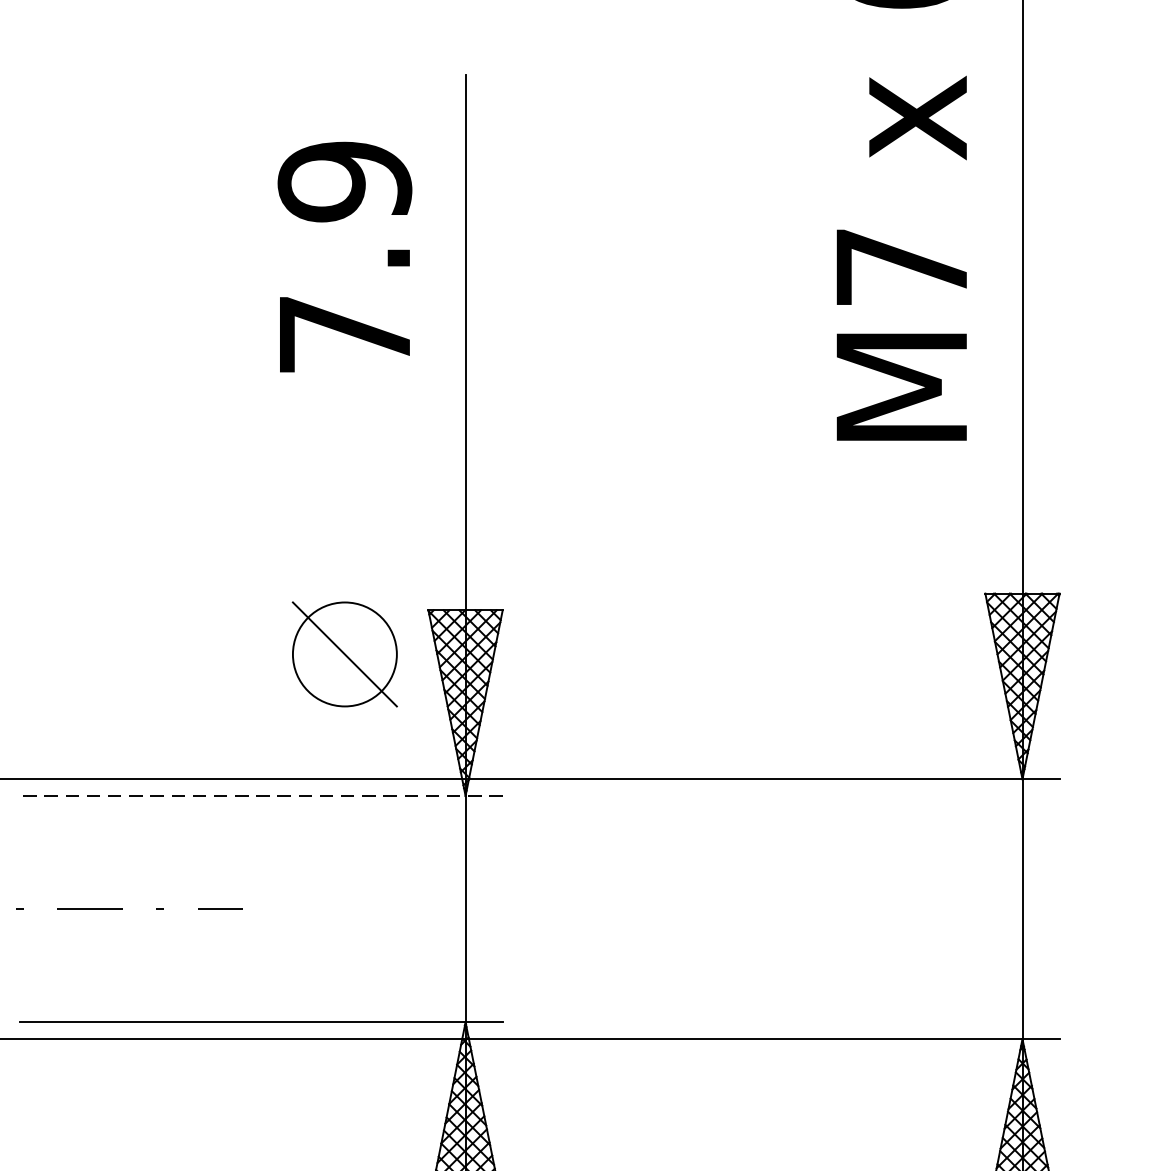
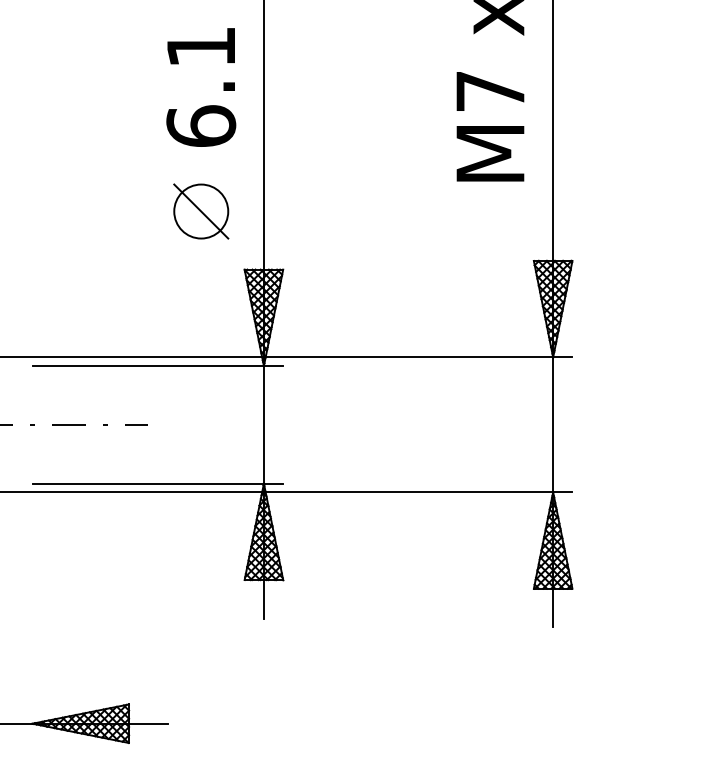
text: (345, 257) -> (201, 86), 7.9 -> 6.1
part: (345, 654) -> (201, 211), moved
line: (260, 796) -> (157, 366), dashed -> solid

